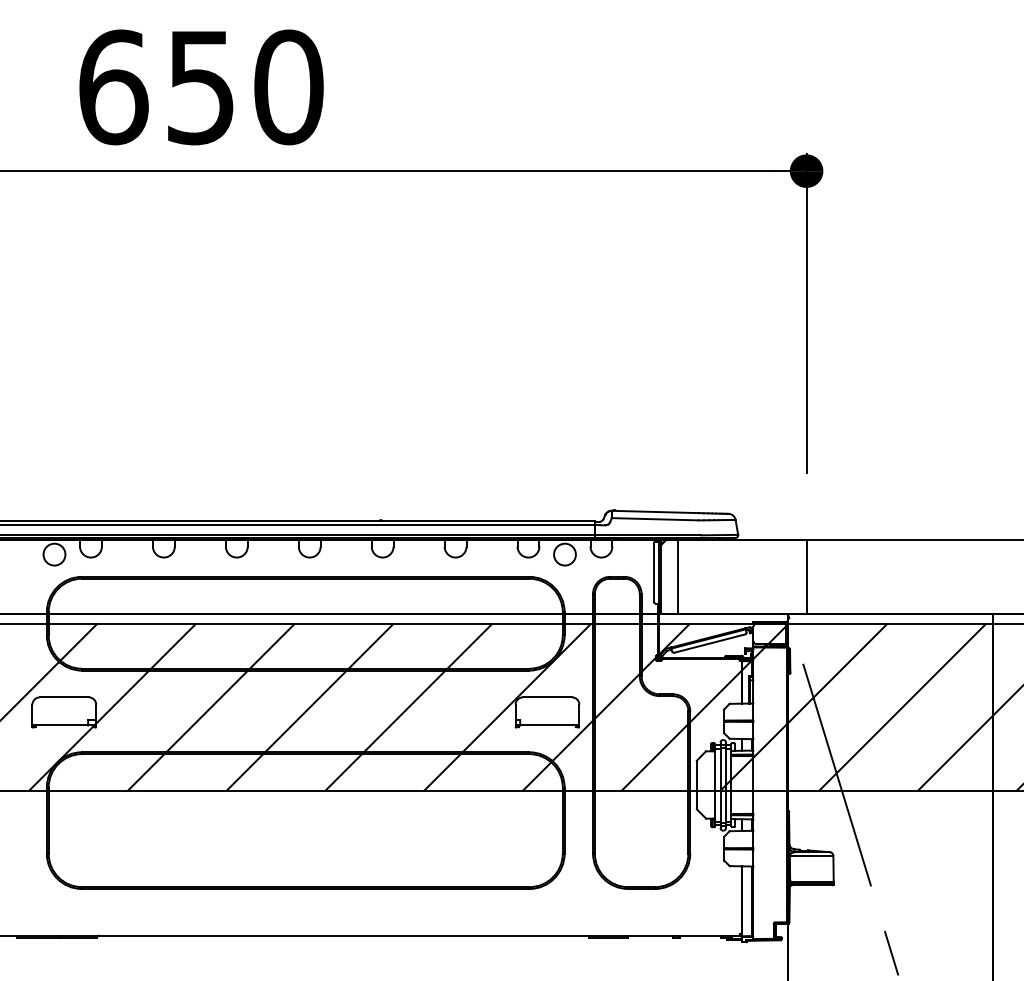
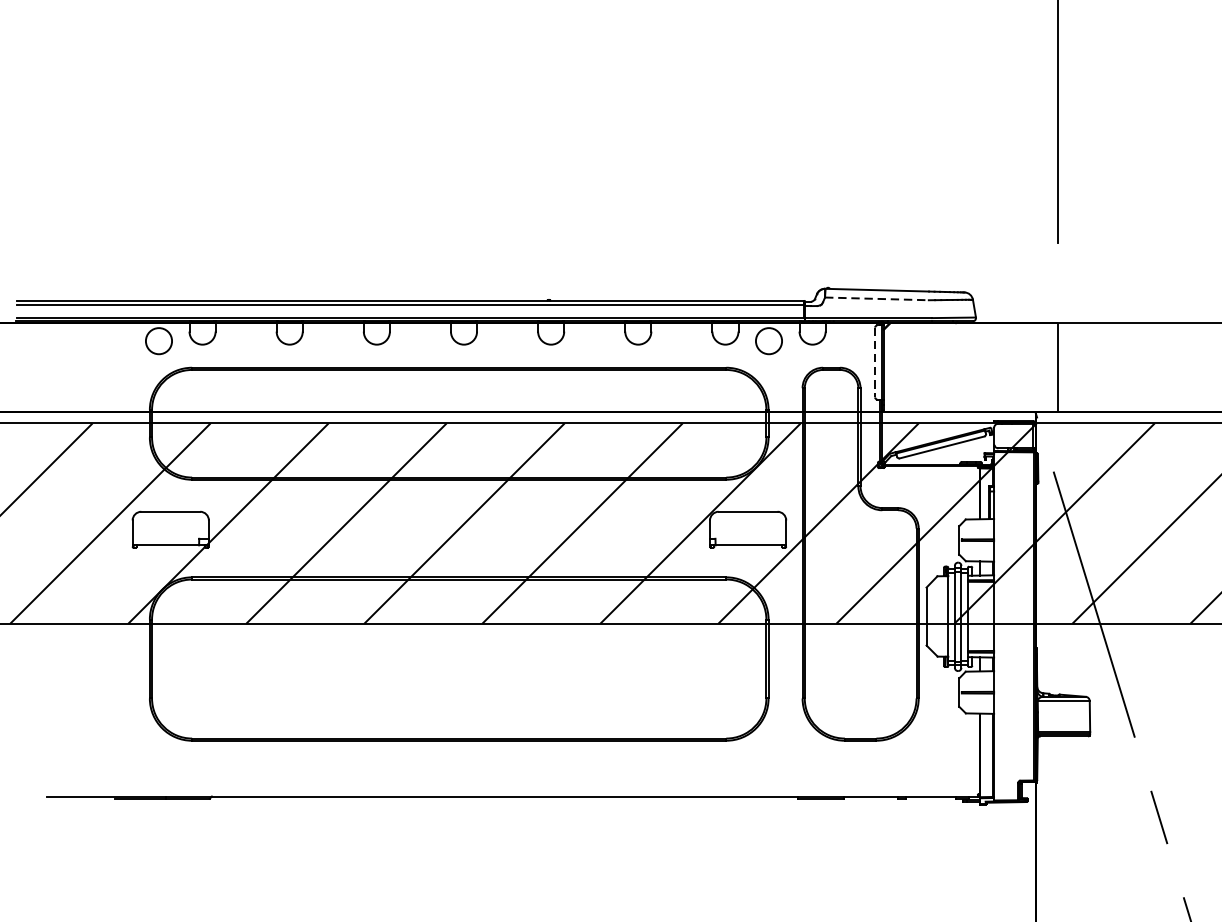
line: (655, 519) -> (877, 299), solid -> dashed
line: (653, 573) -> (874, 363), solid -> dashed
line: (678, 576) -> (904, 367), removed

